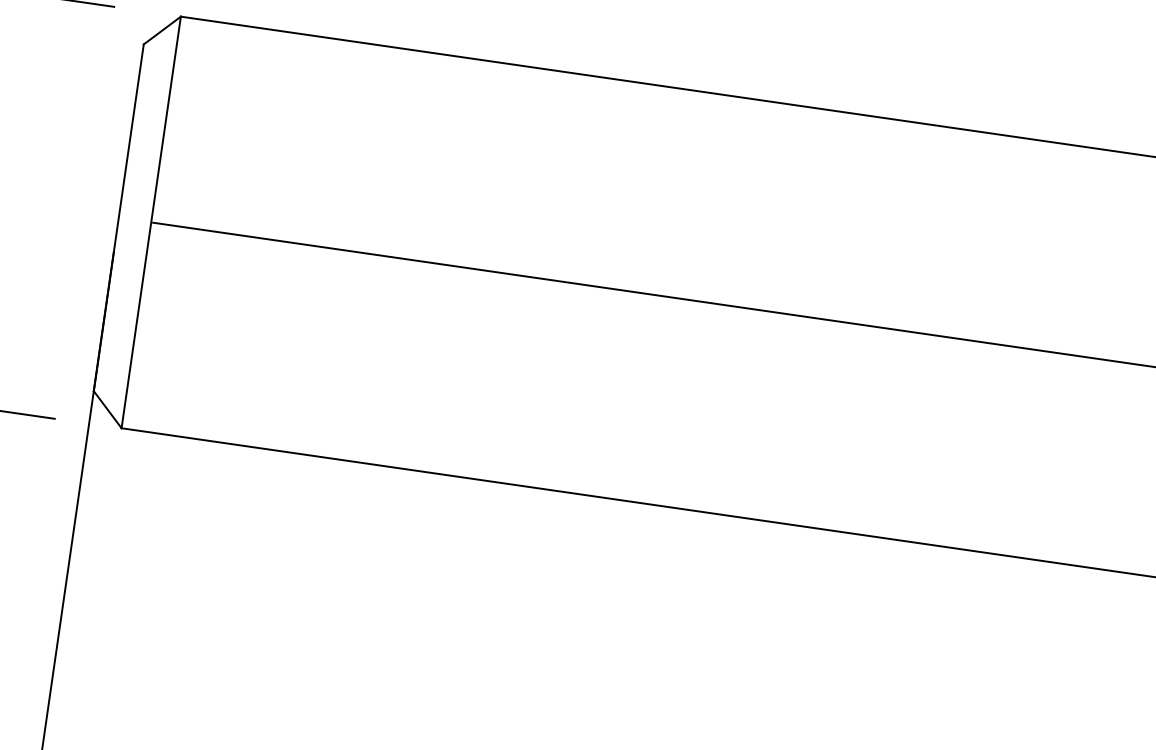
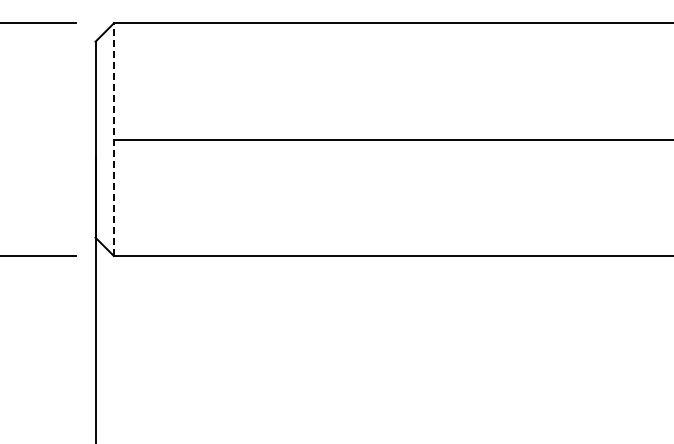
line: (150, 222) -> (113, 139), solid -> dashed

